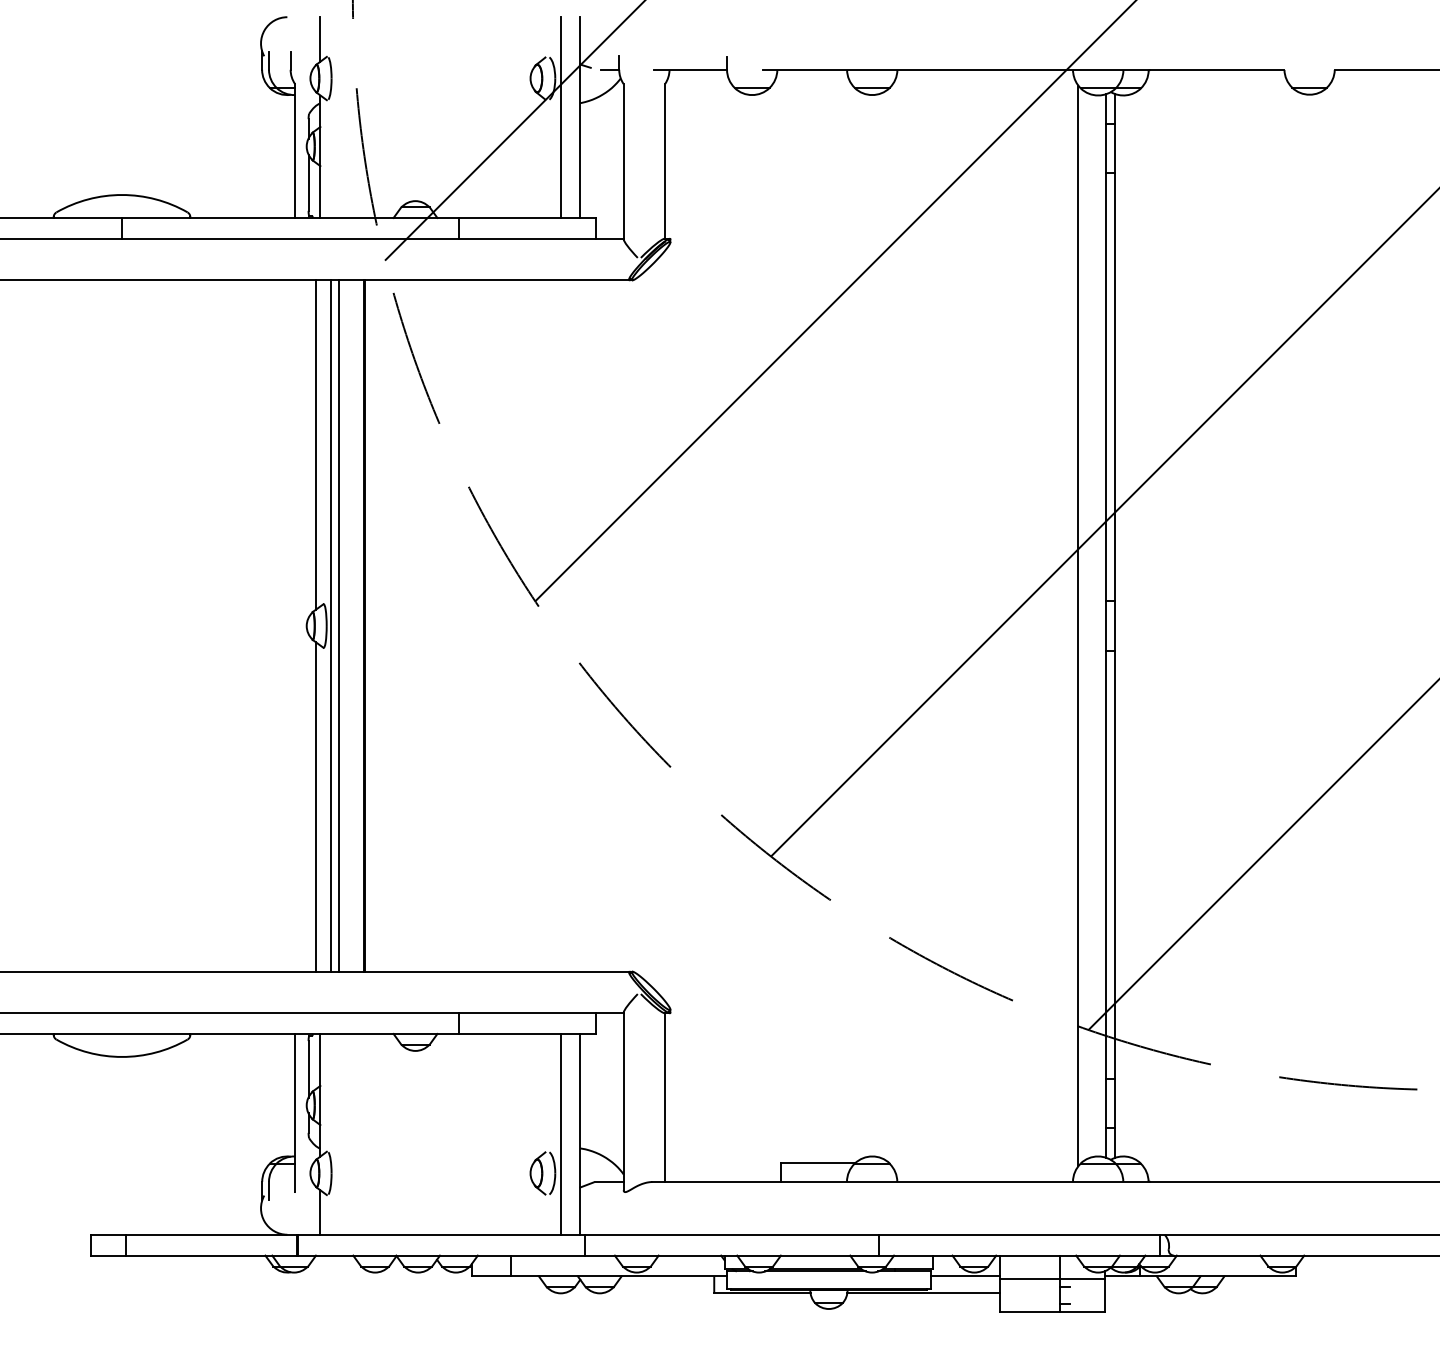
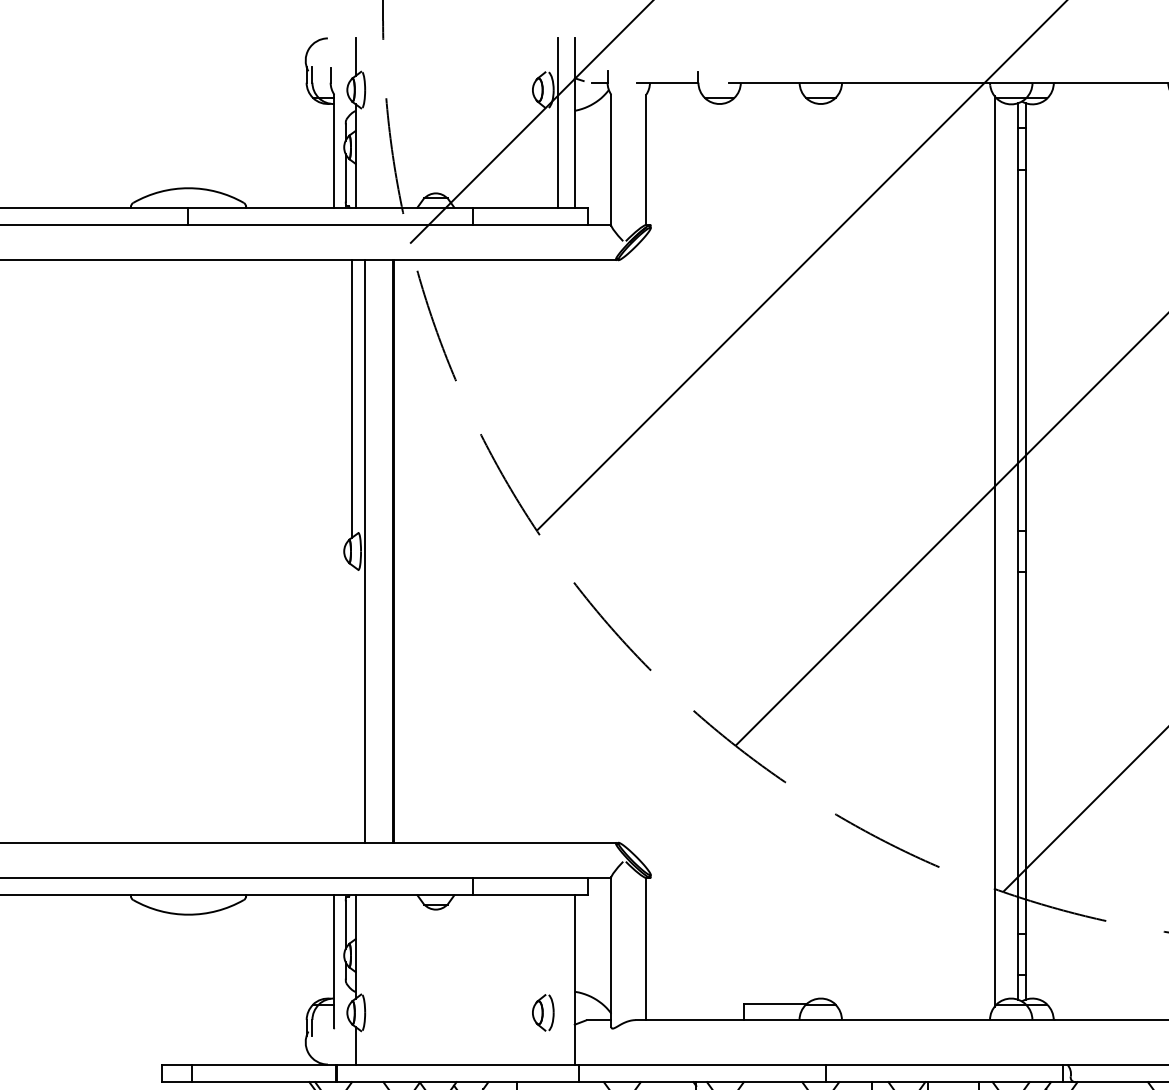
line: (339, 625) -> (371, 551), removed
line: (316, 806) -> (352, 703), removed
line: (560, 1134) -> (558, 980), removed

